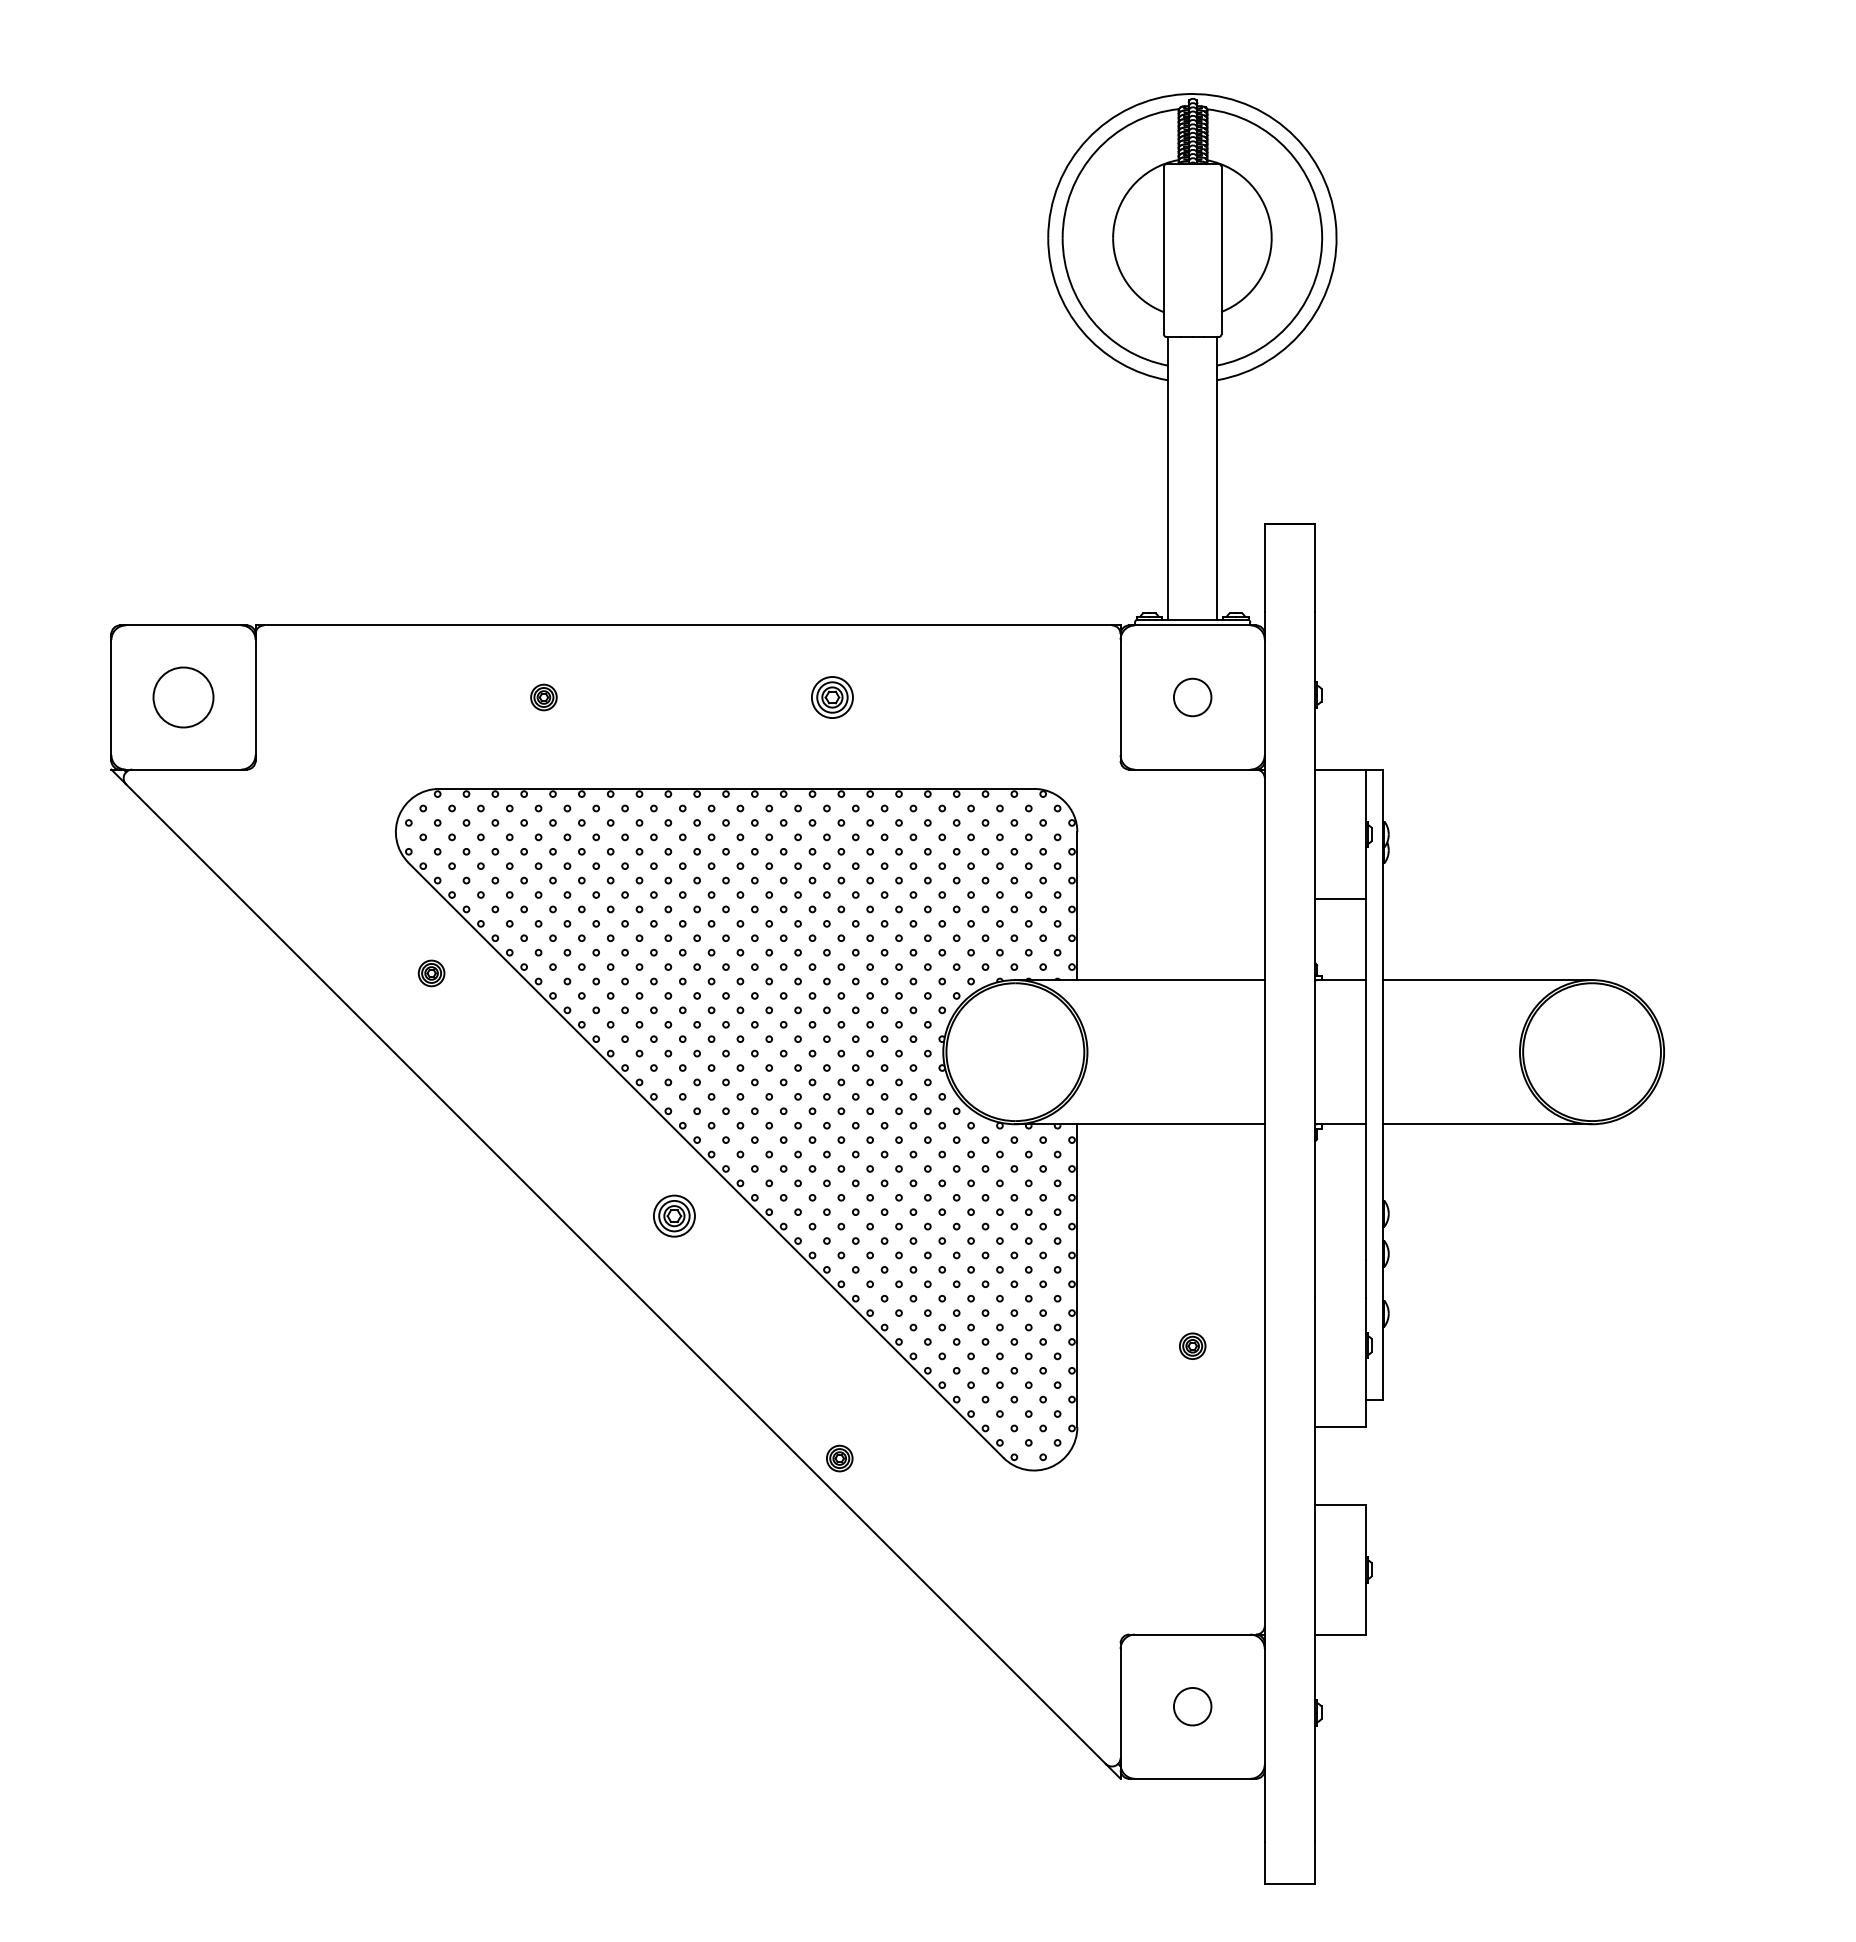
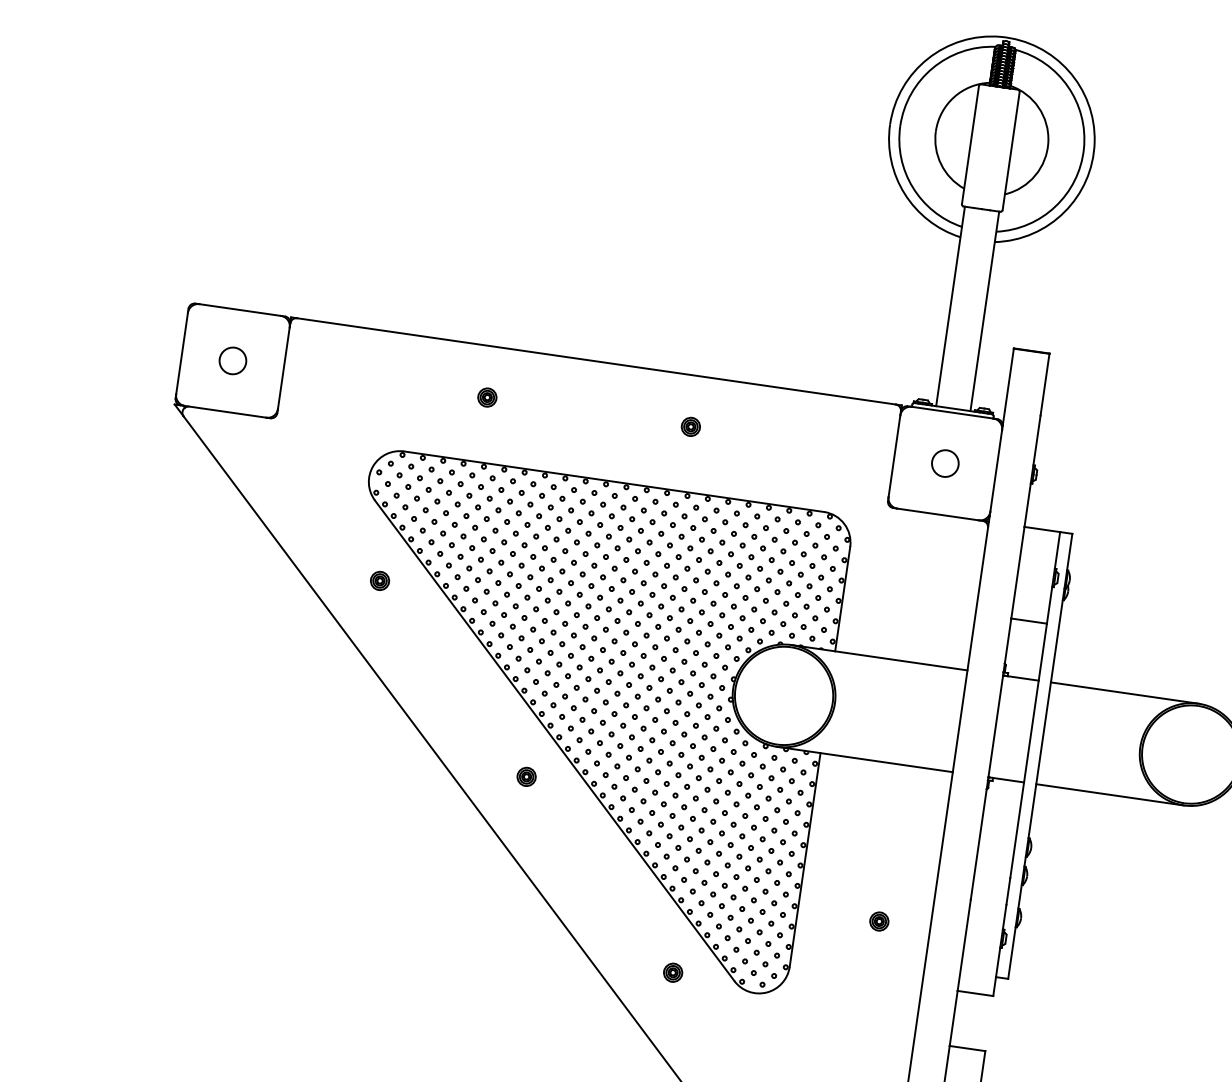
circle: (183, 697) -> (232, 360), size x0.62
part: (831, 697) -> (690, 426), size x0.62
part: (673, 1215) -> (526, 776), size x0.62
part: (839, 1458) -> (672, 972), moved

